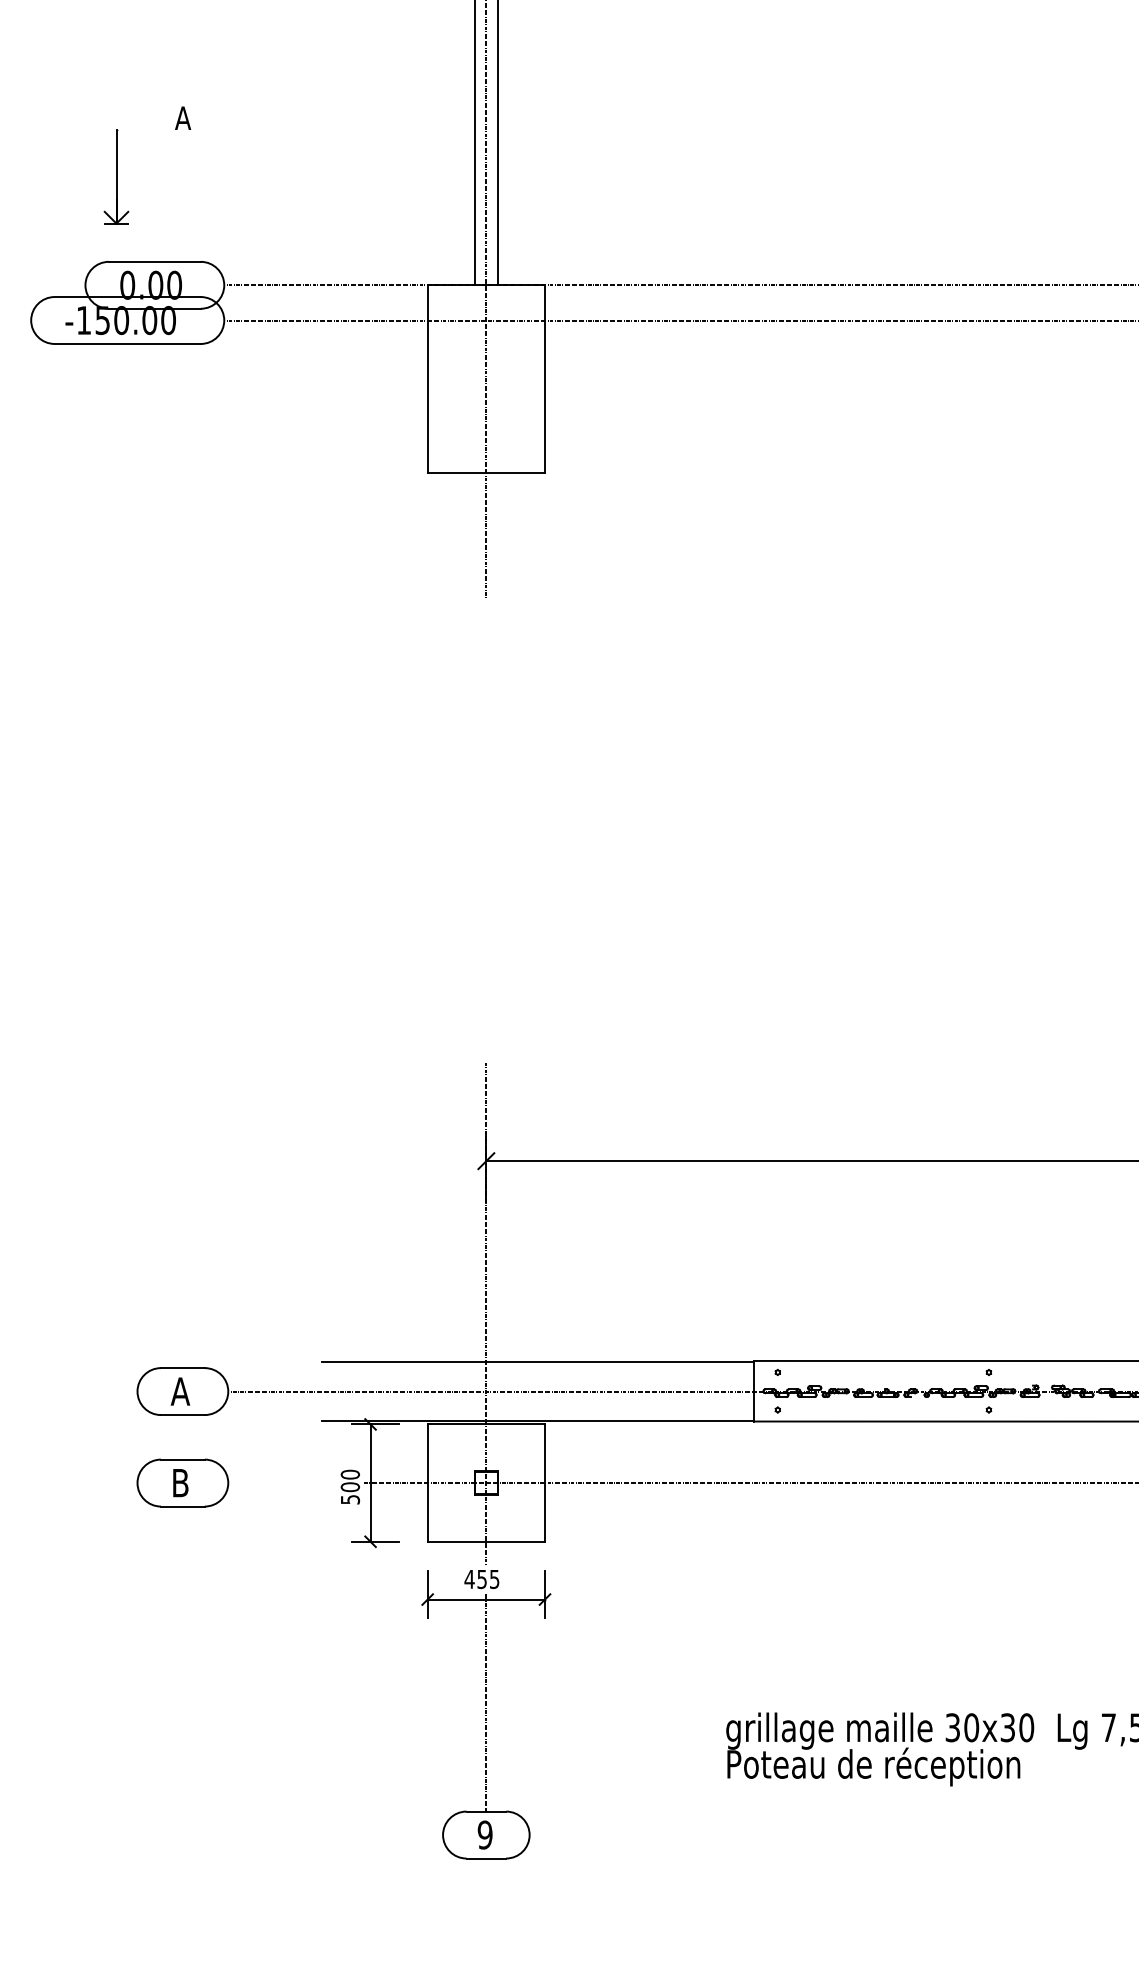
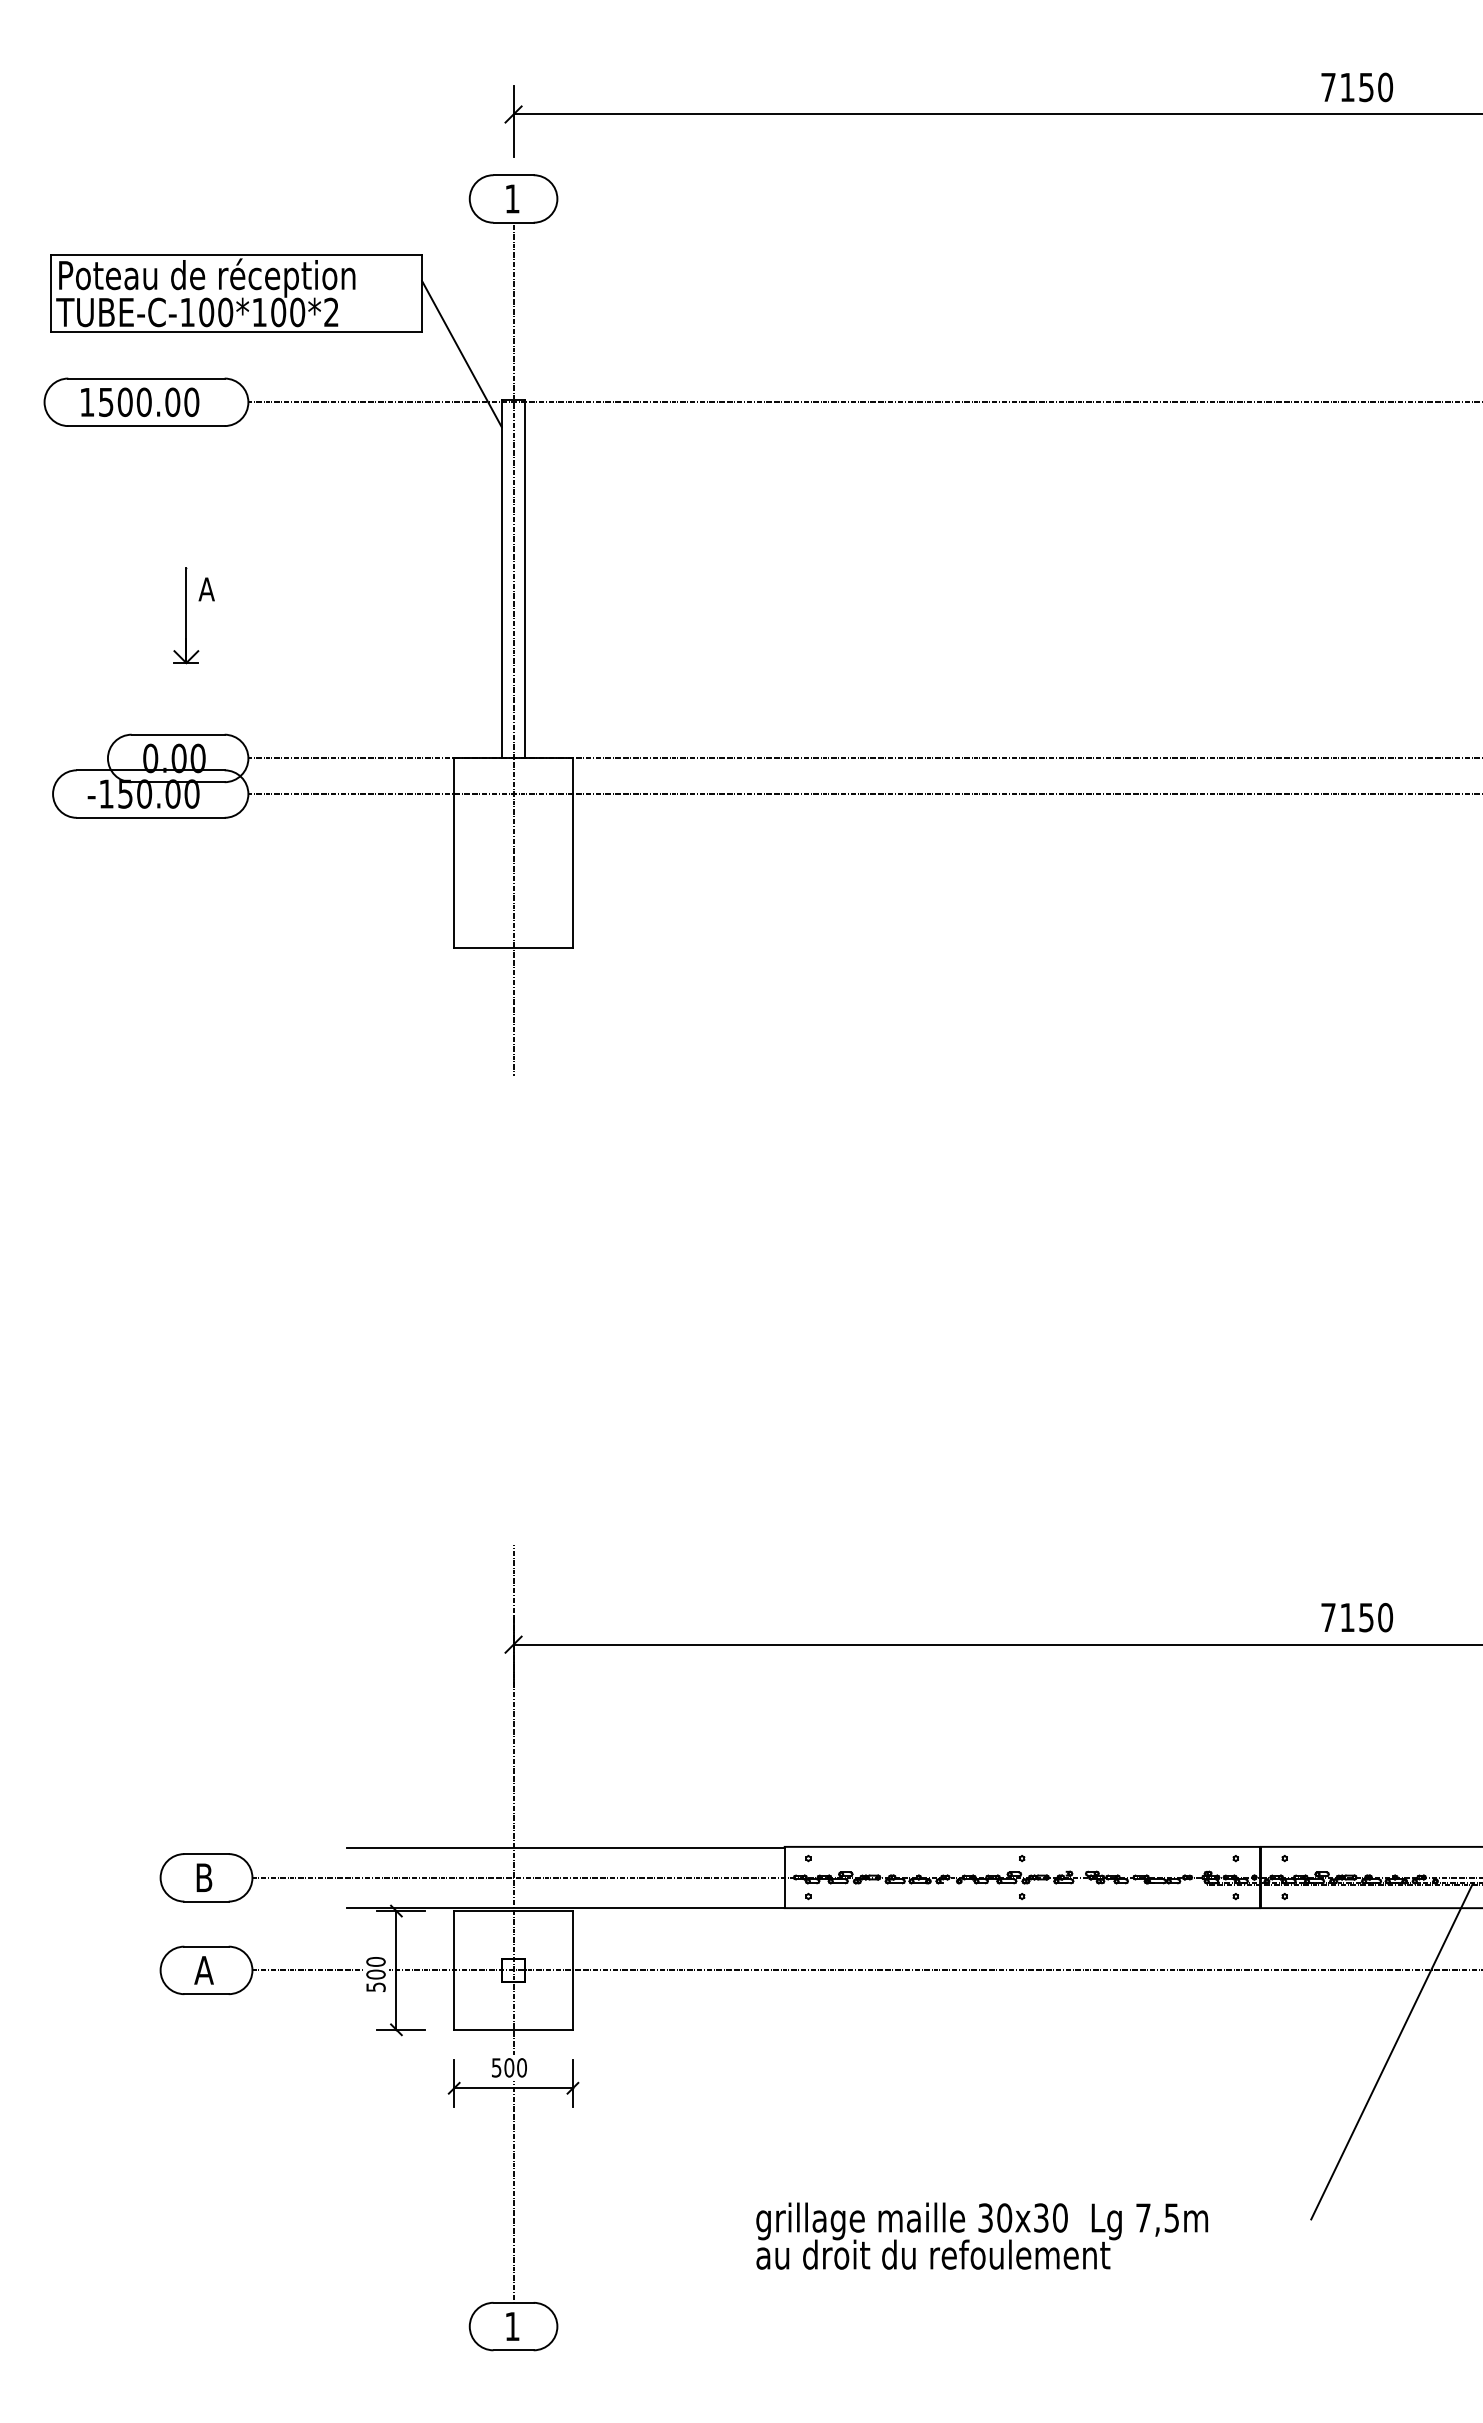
part: (116, 176) -> (186, 615), moved
text: (179, 1391) -> (203, 1877), A -> B
text: (179, 1483) -> (203, 1970), B -> A
line: (282, 1483) -> (307, 1970), added
text: (481, 1579) -> (508, 2067), 455 -> 500
text: (901, 1766) -> (933, 2257), Poteau de réception -> au droit du refoulement
text: (485, 1834) -> (512, 2326), 9 -> 1

